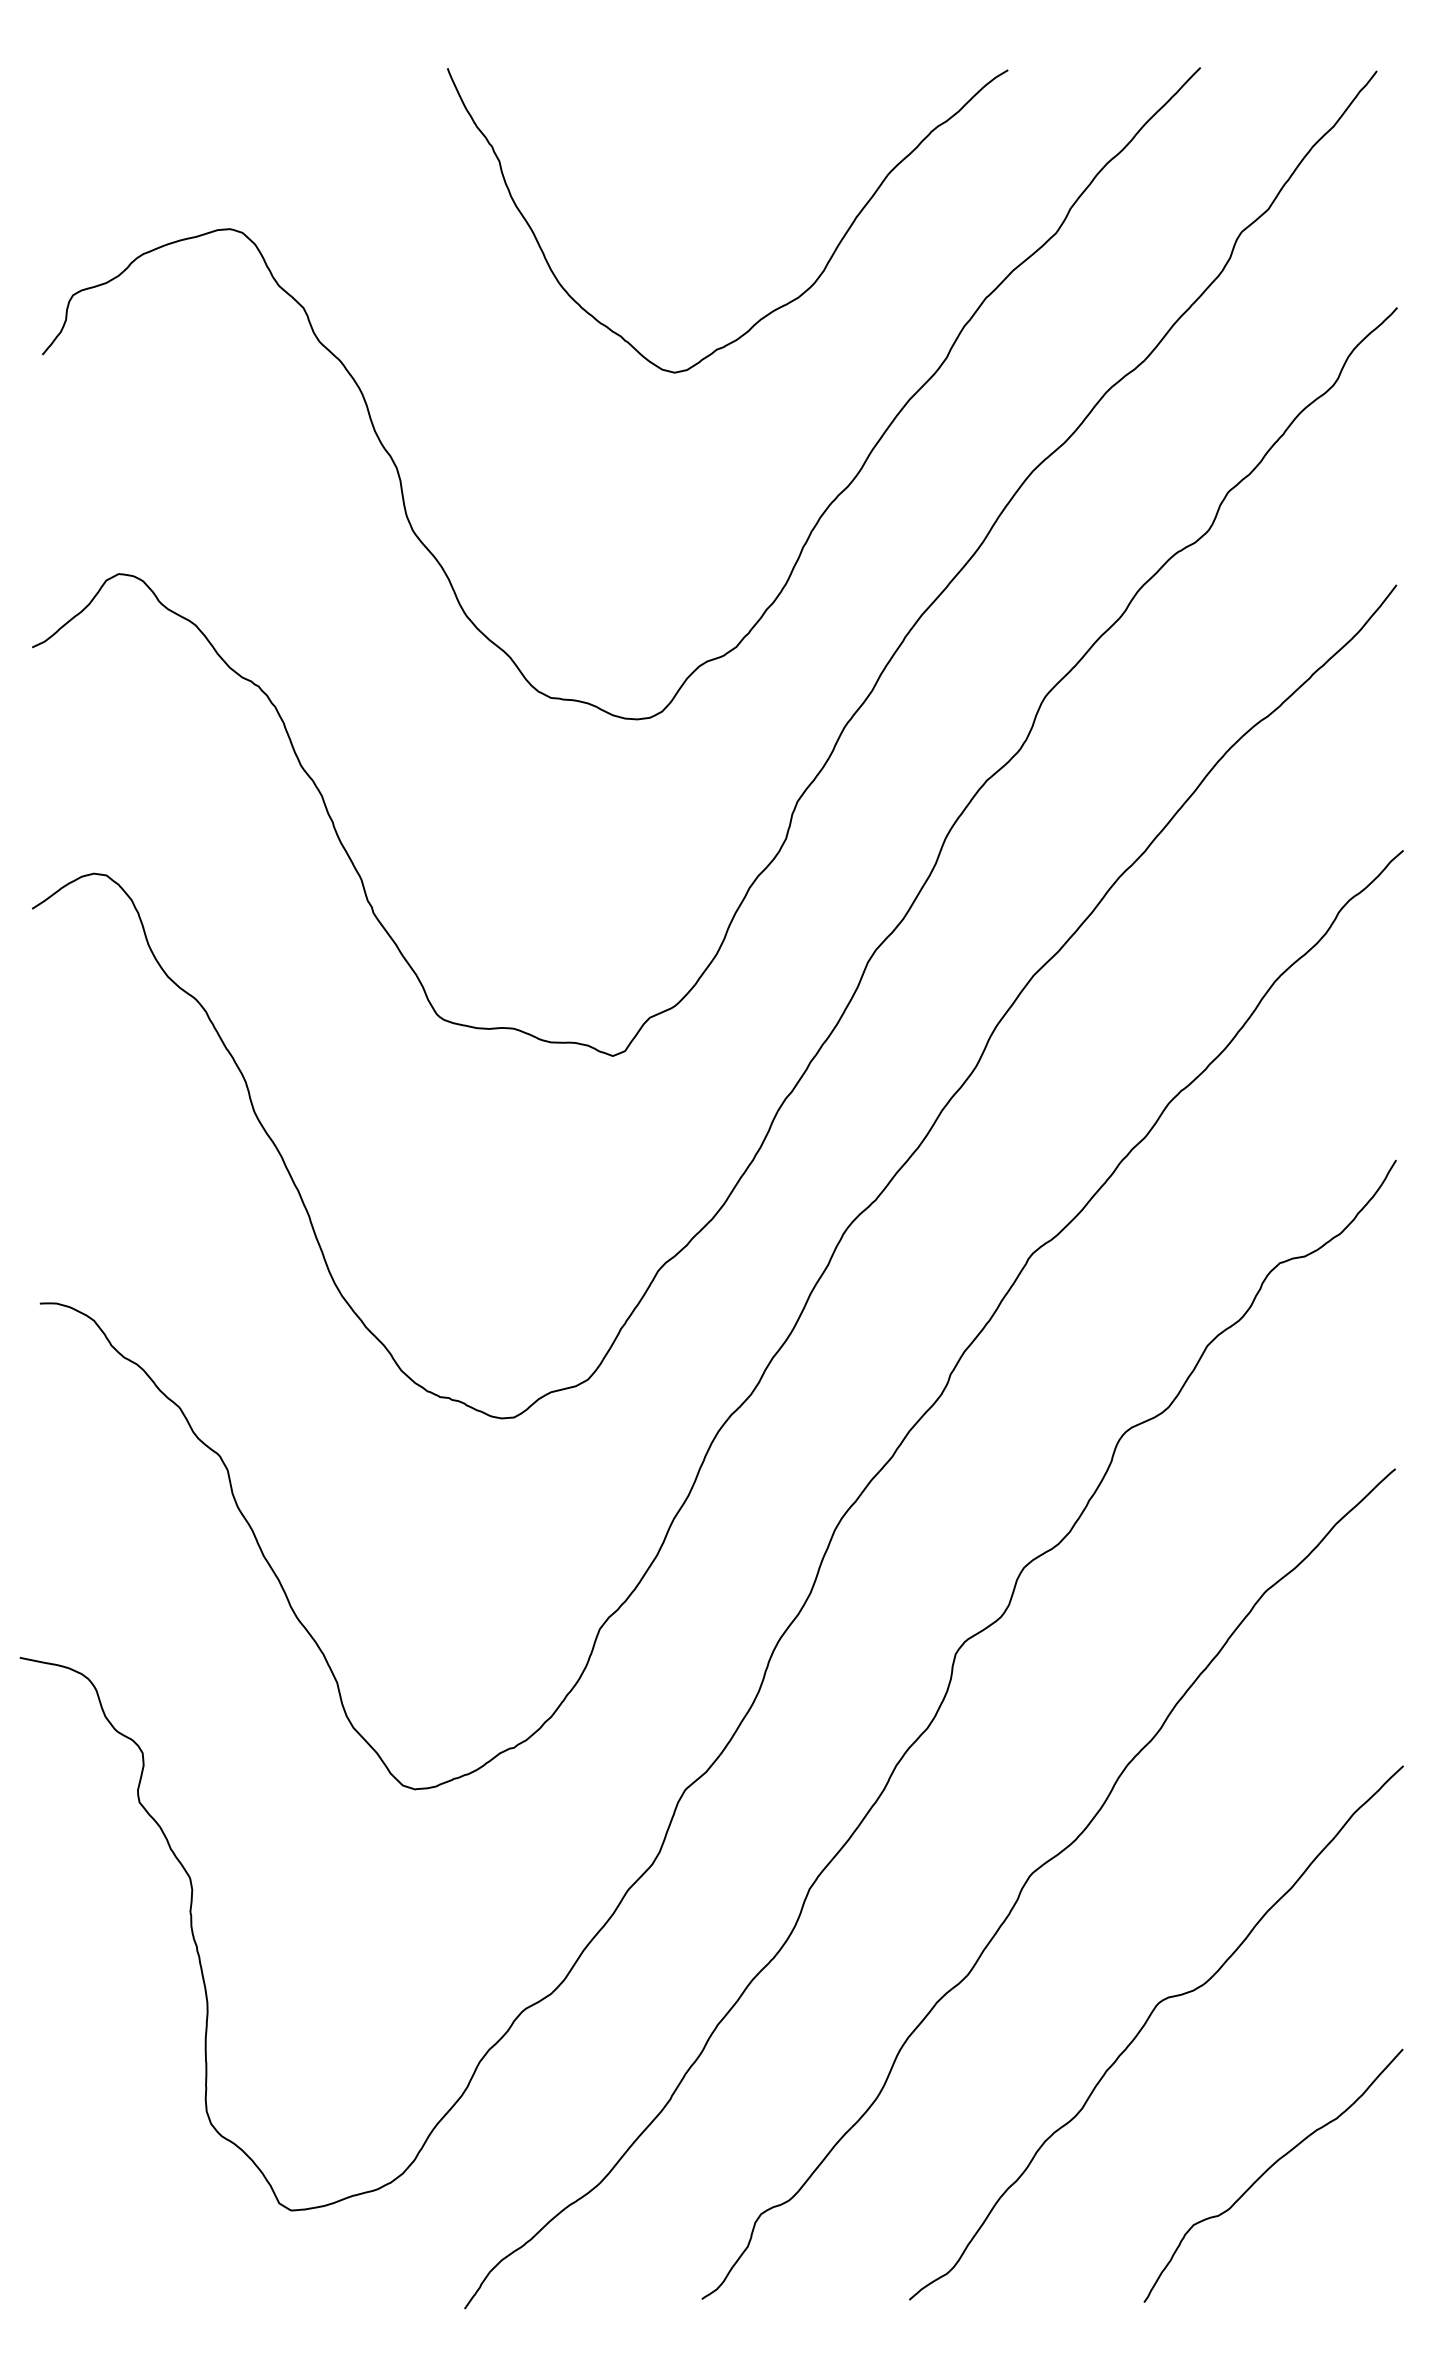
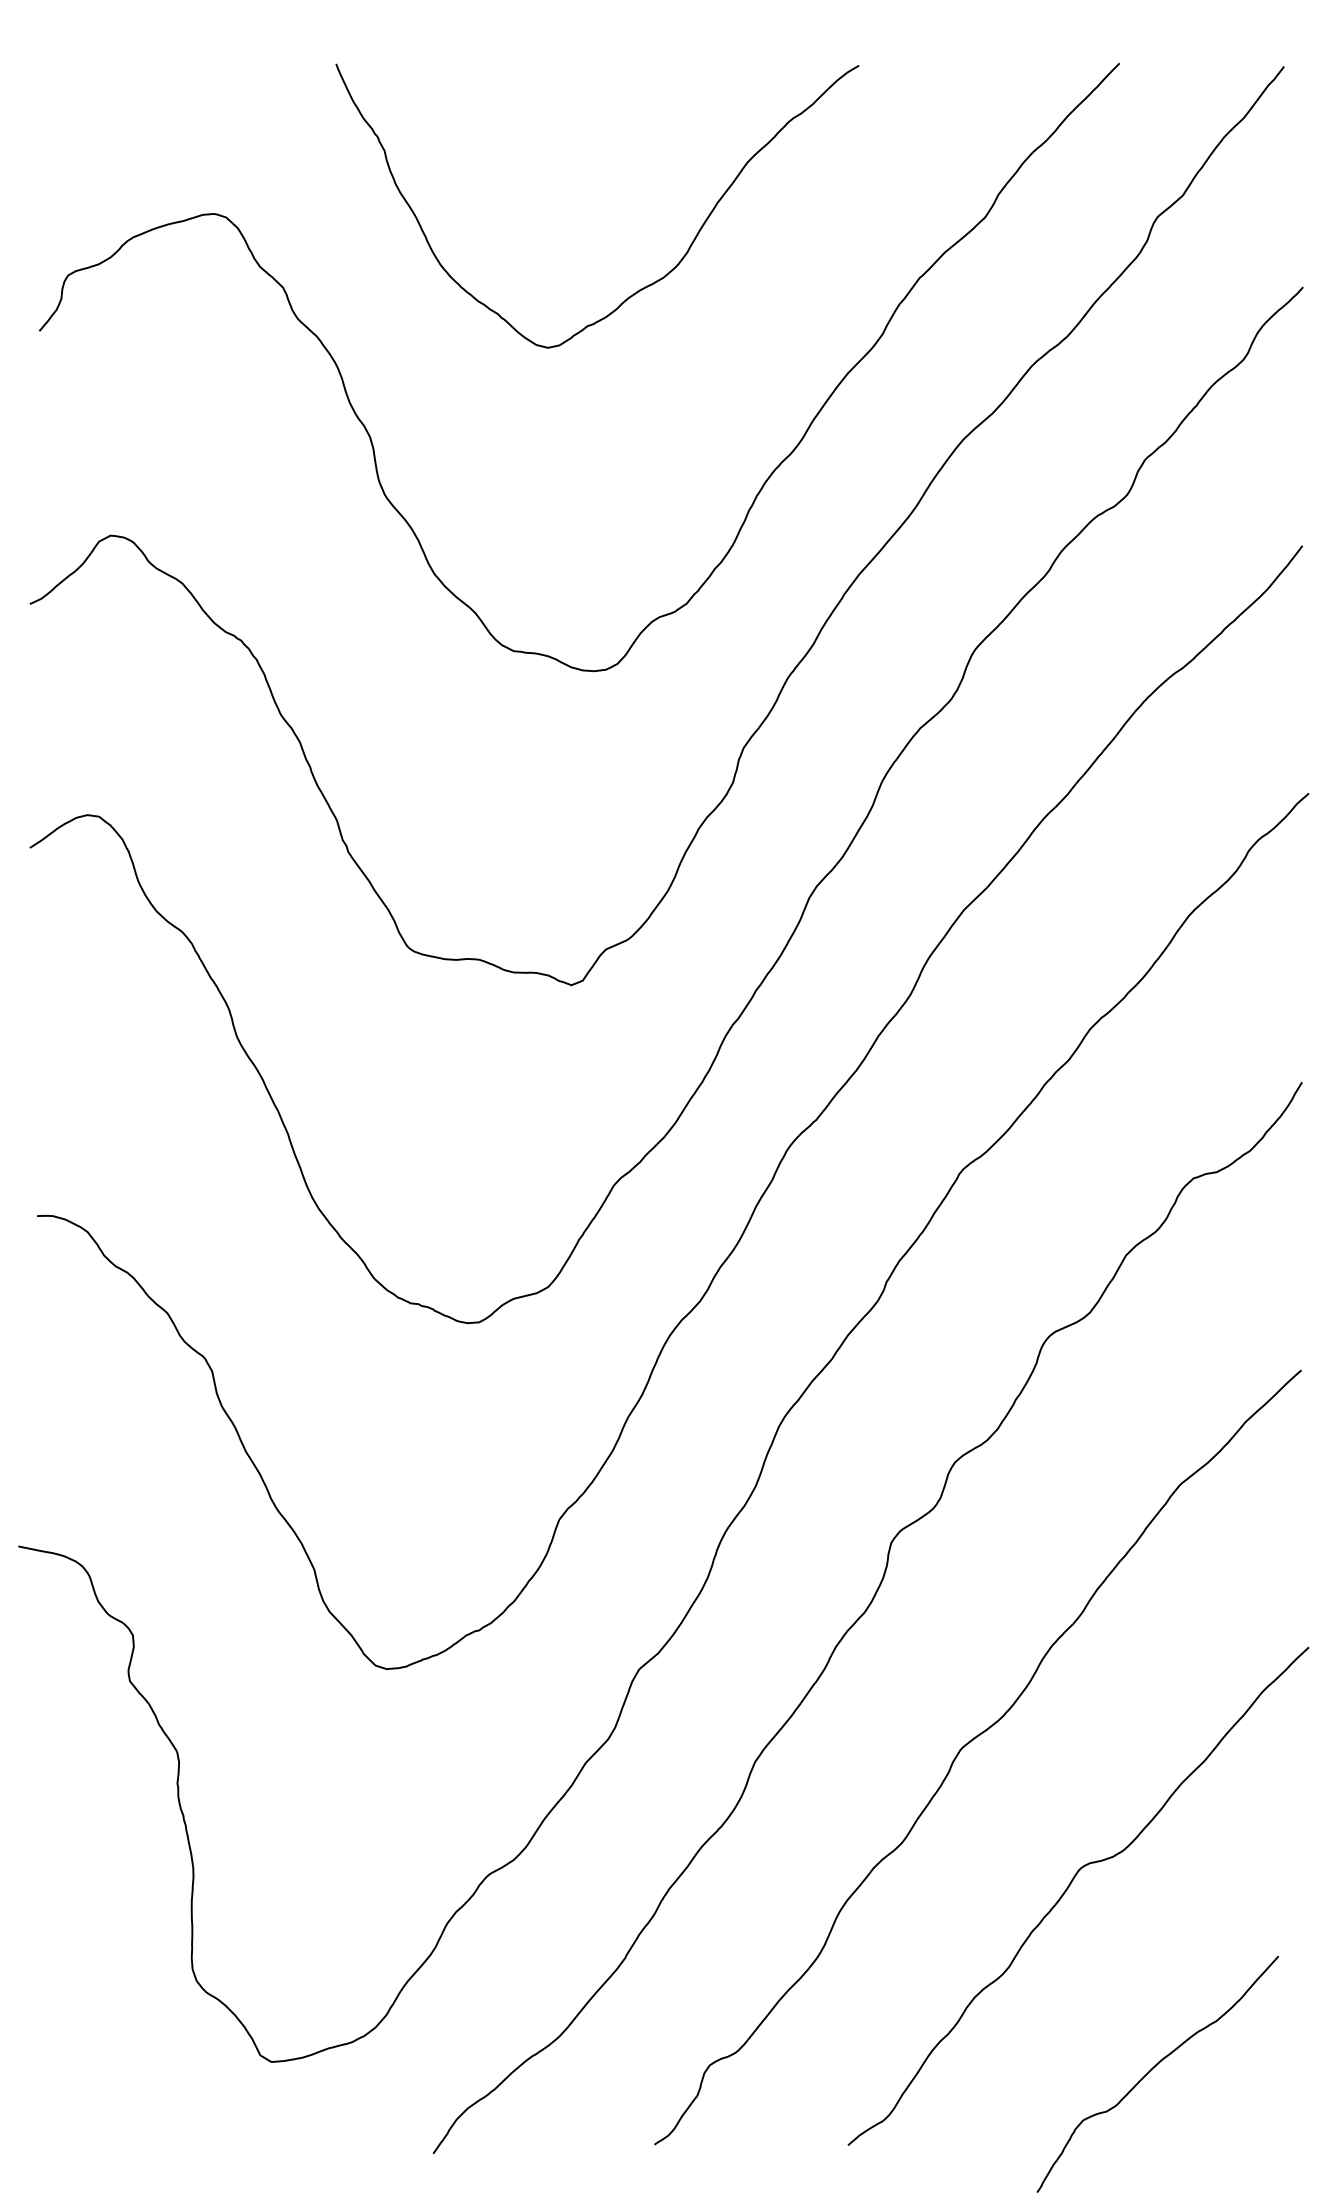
curve: (777, 307) -> (643, 287), moved
curve: (1268, 2170) -> (1153, 2069), moved

